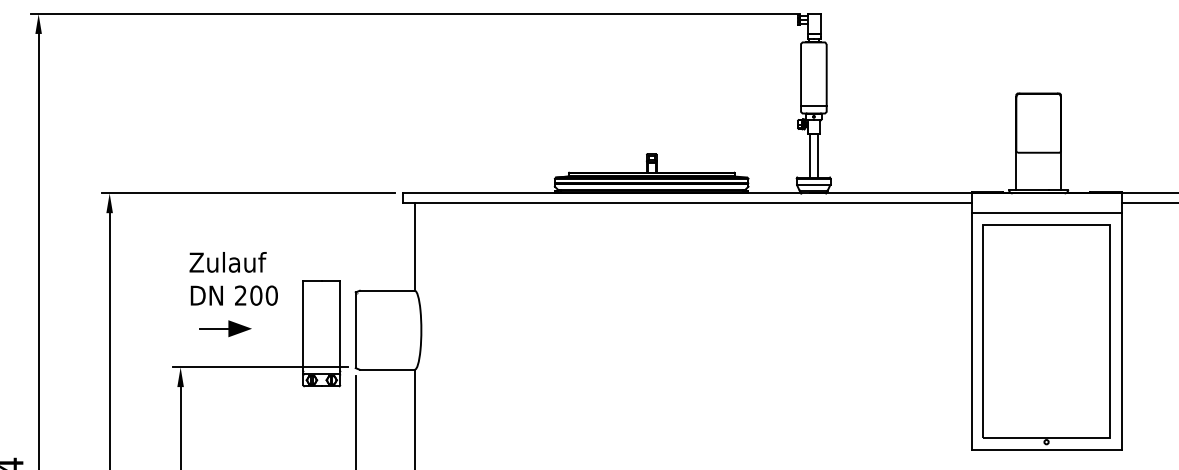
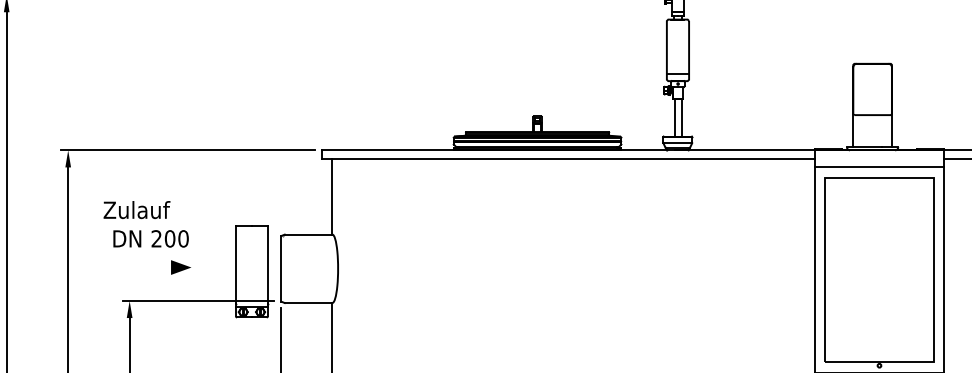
text: (227, 262) -> (136, 210), moved
text: (233, 295) -> (150, 238), moved
line: (213, 328) -> (158, 267), removed

